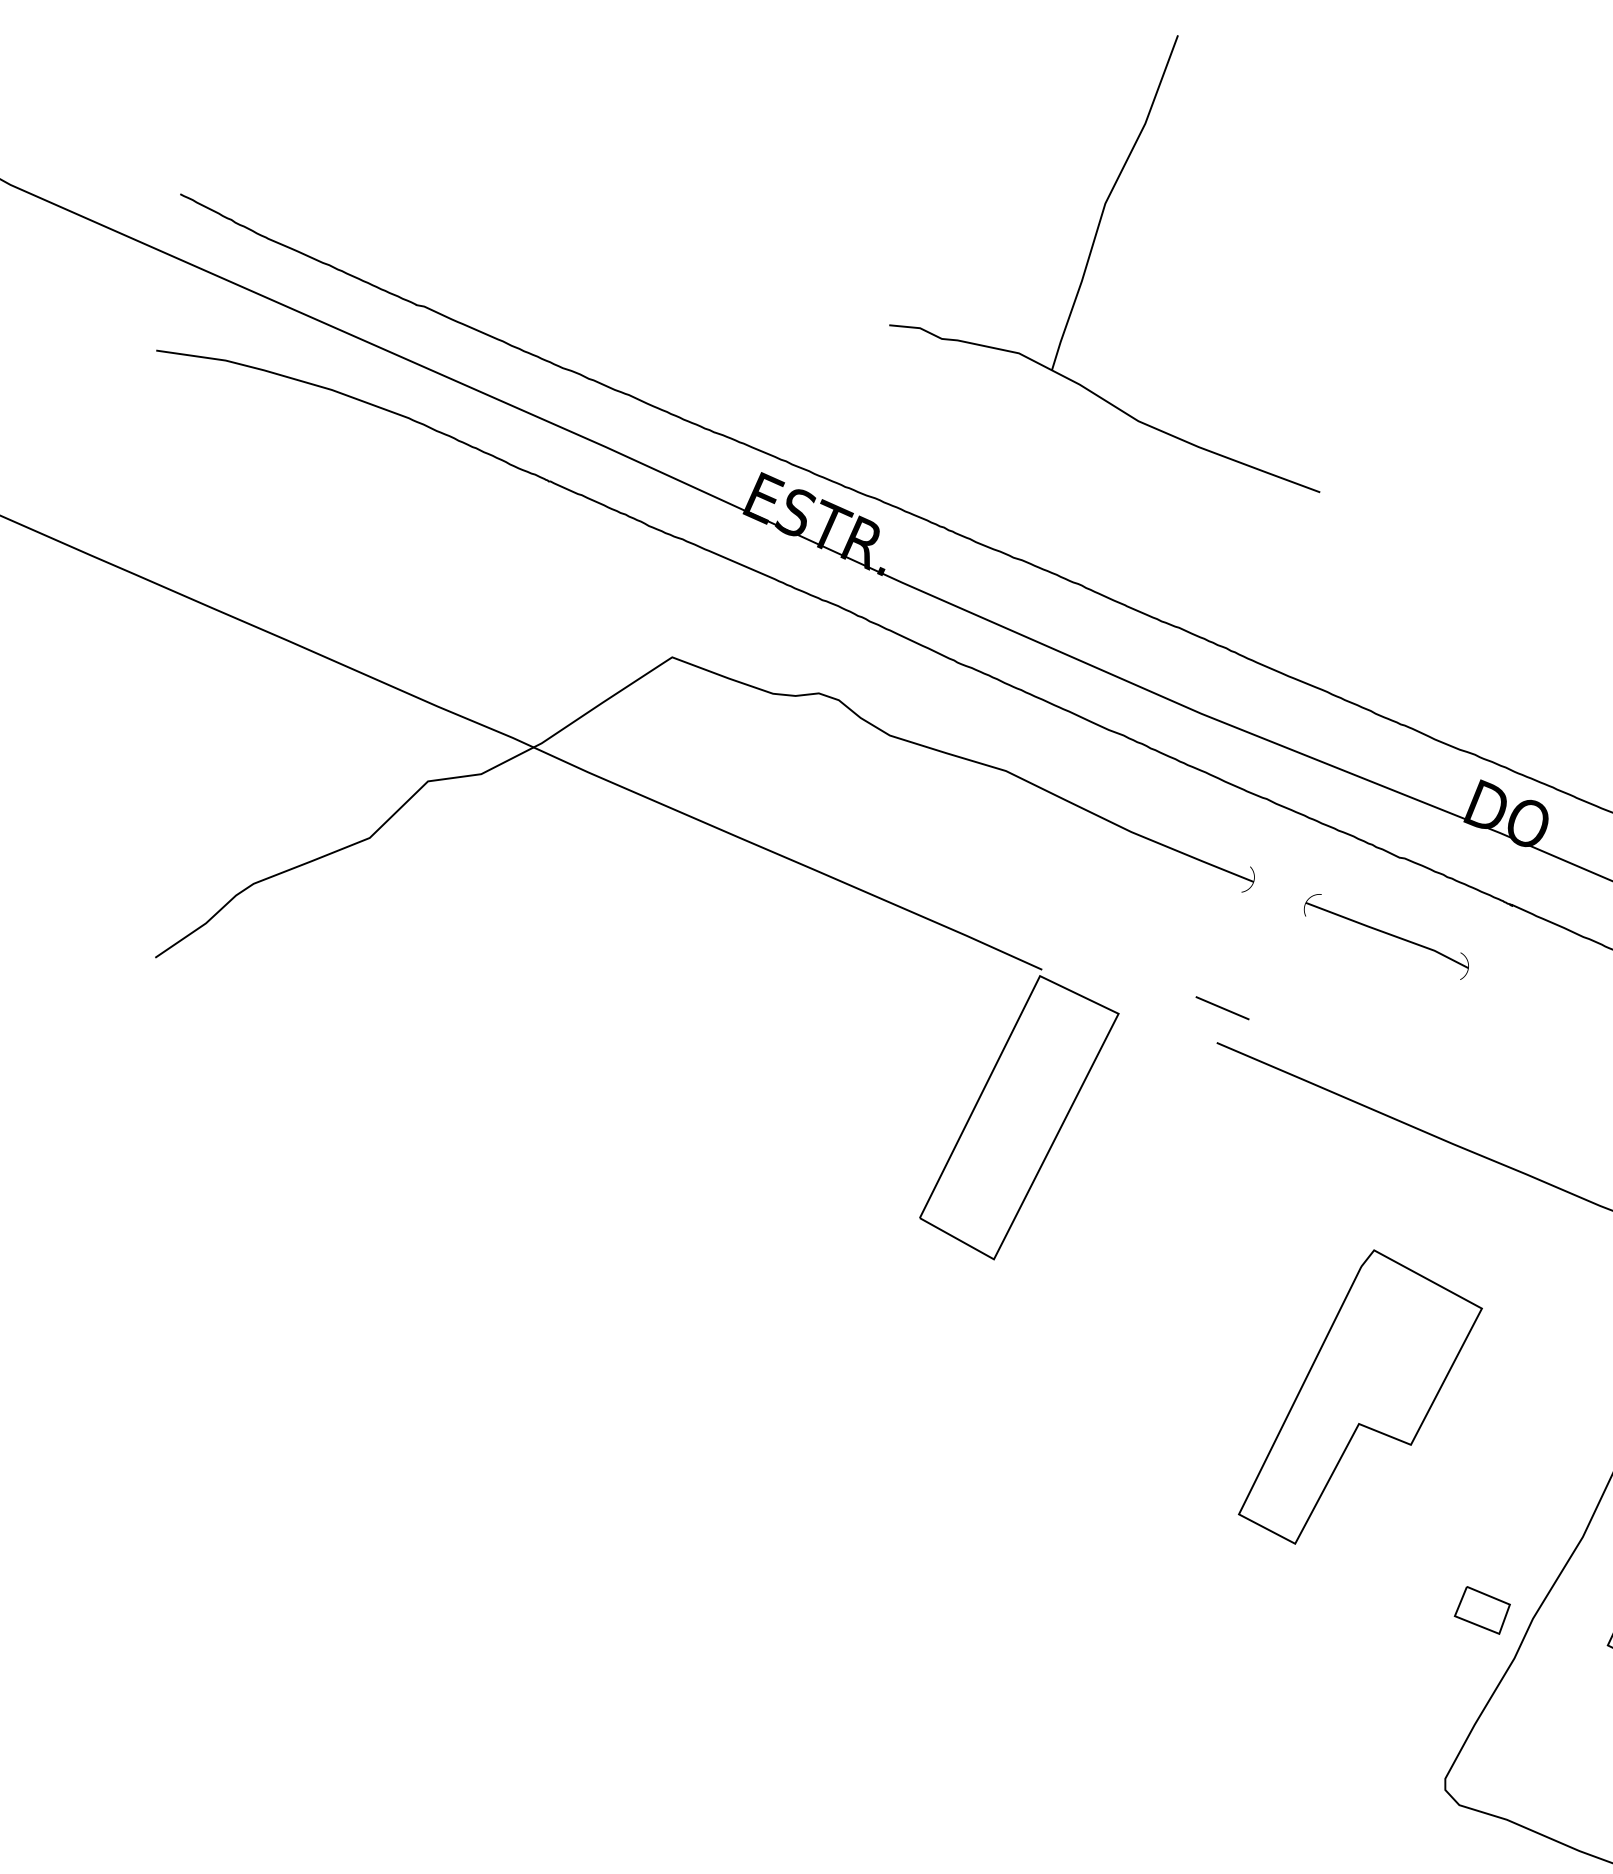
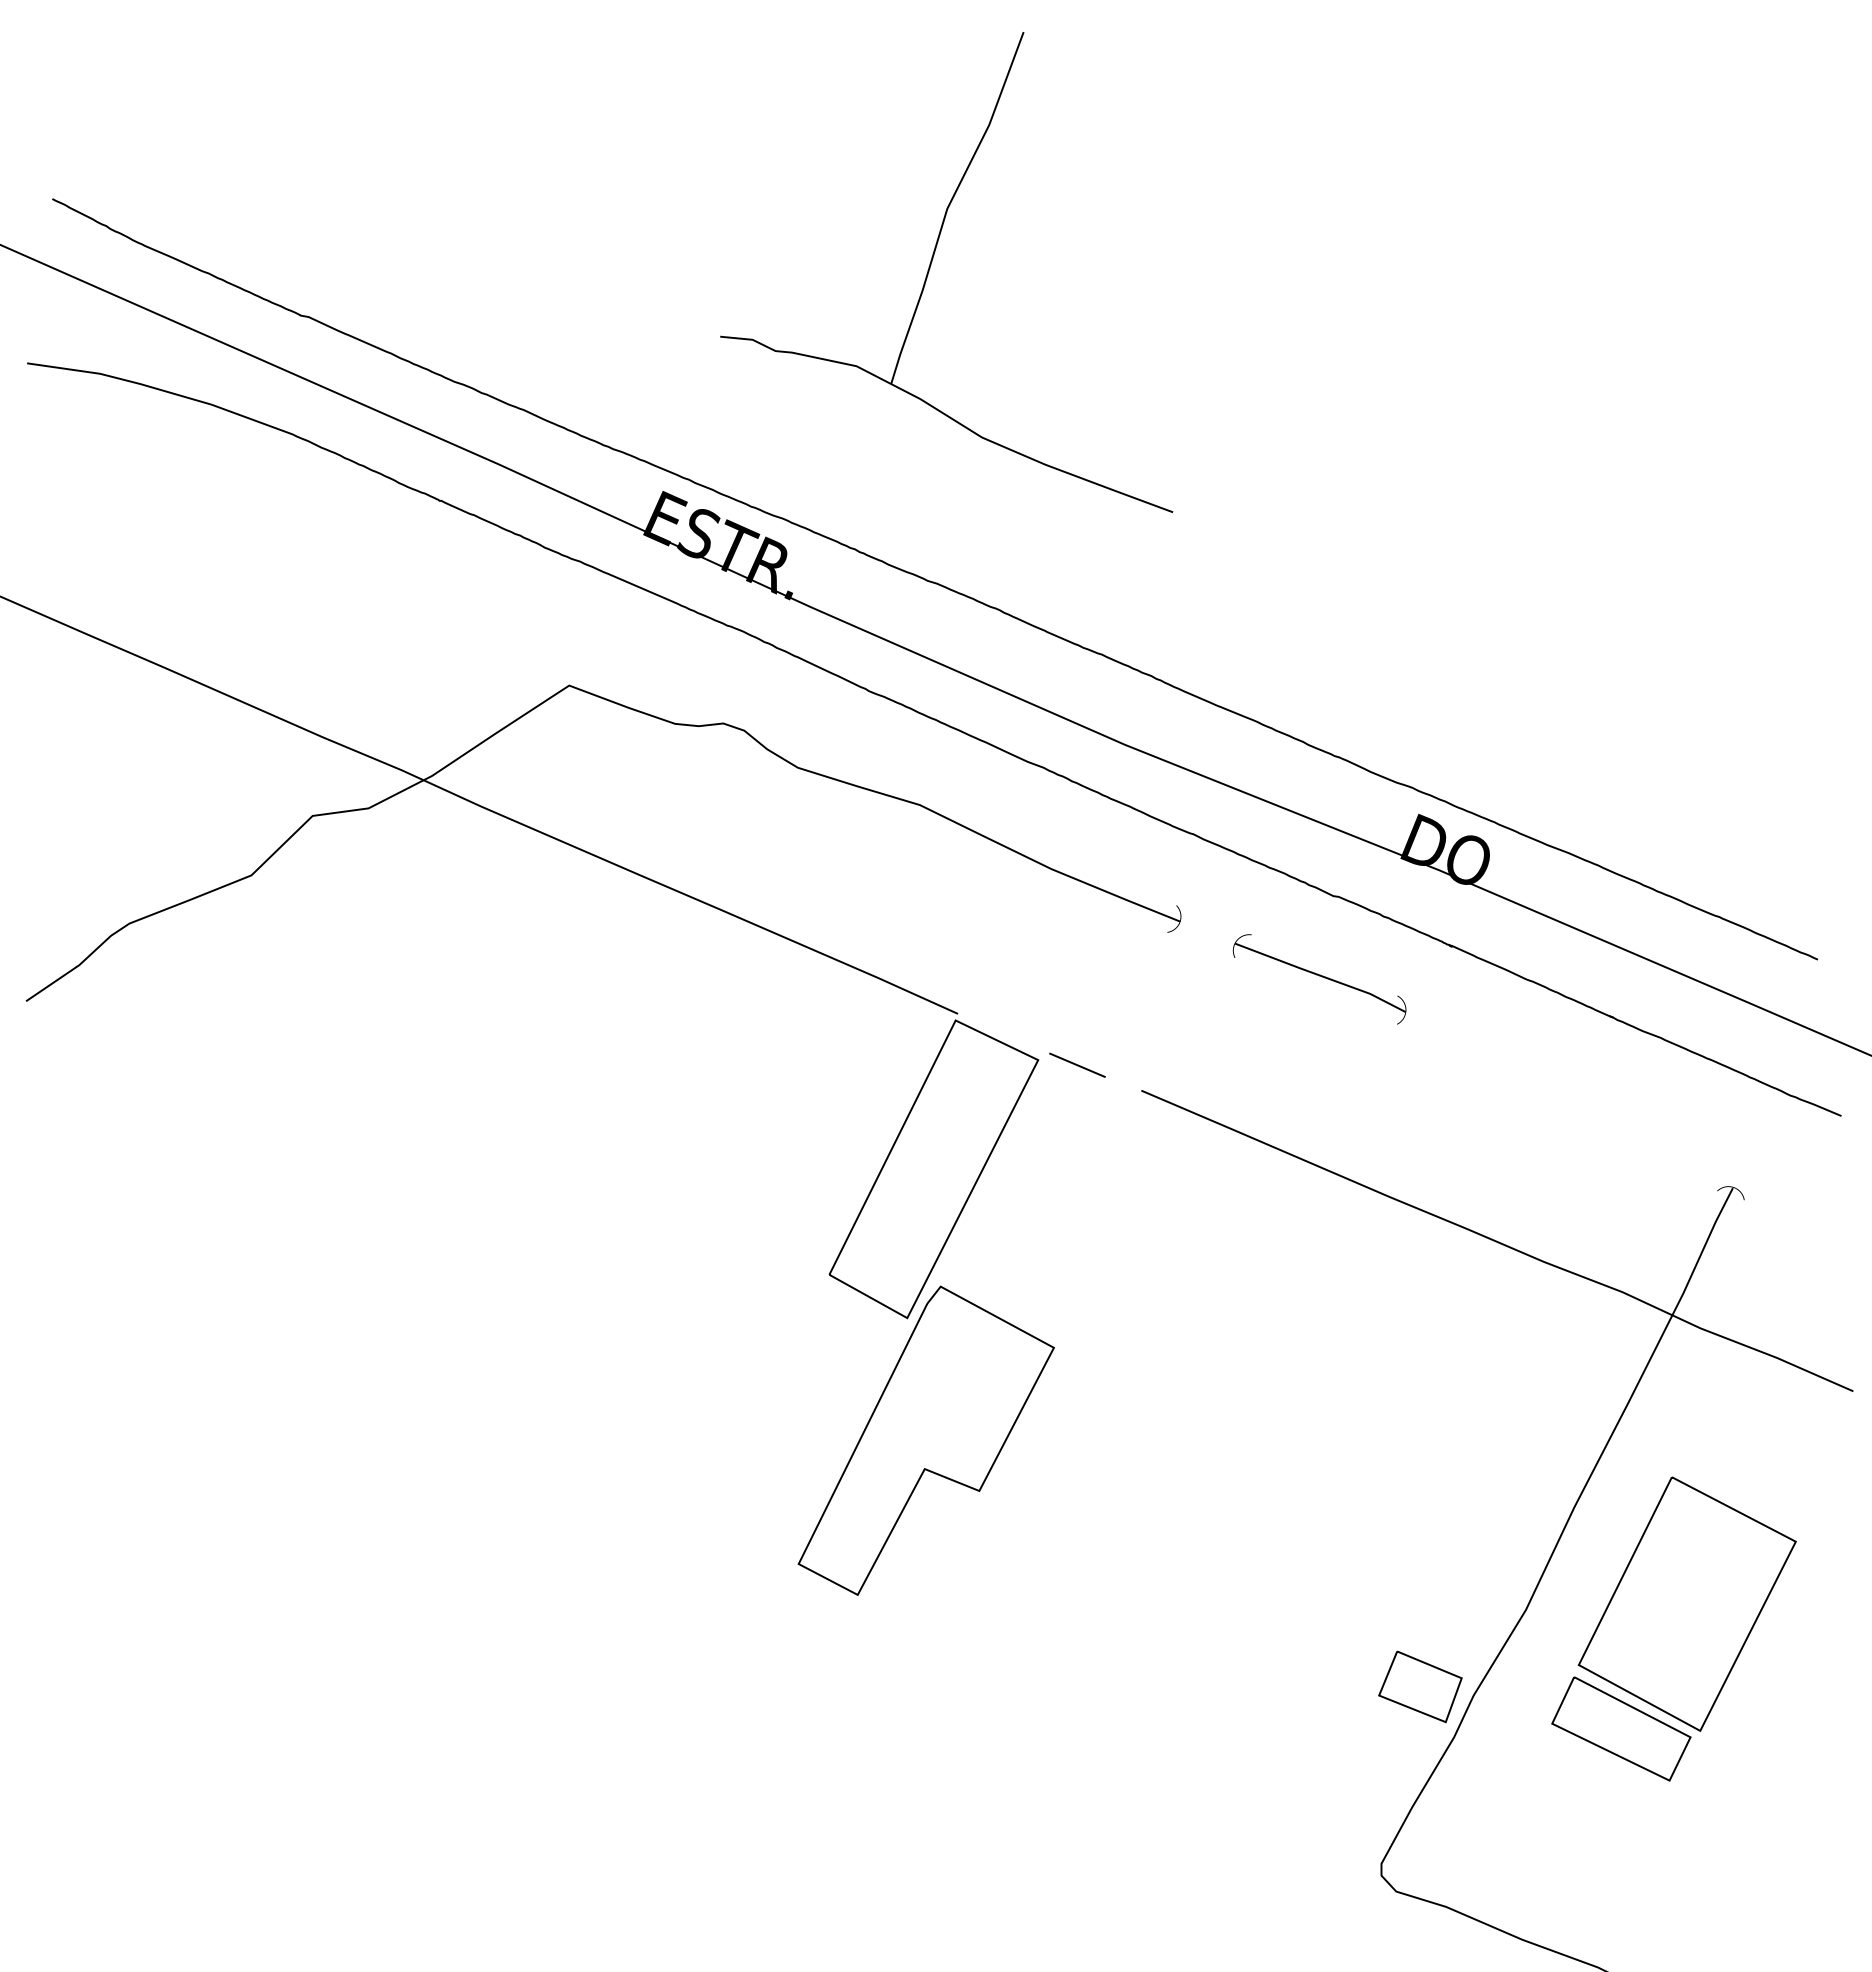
part: (1089, 260) -> (930, 268), moved
line: (1222, 1007) -> (1077, 1064), moved
part: (1359, 1396) -> (925, 1440), moved
part: (1482, 1609) -> (1420, 1686), size x1.43

